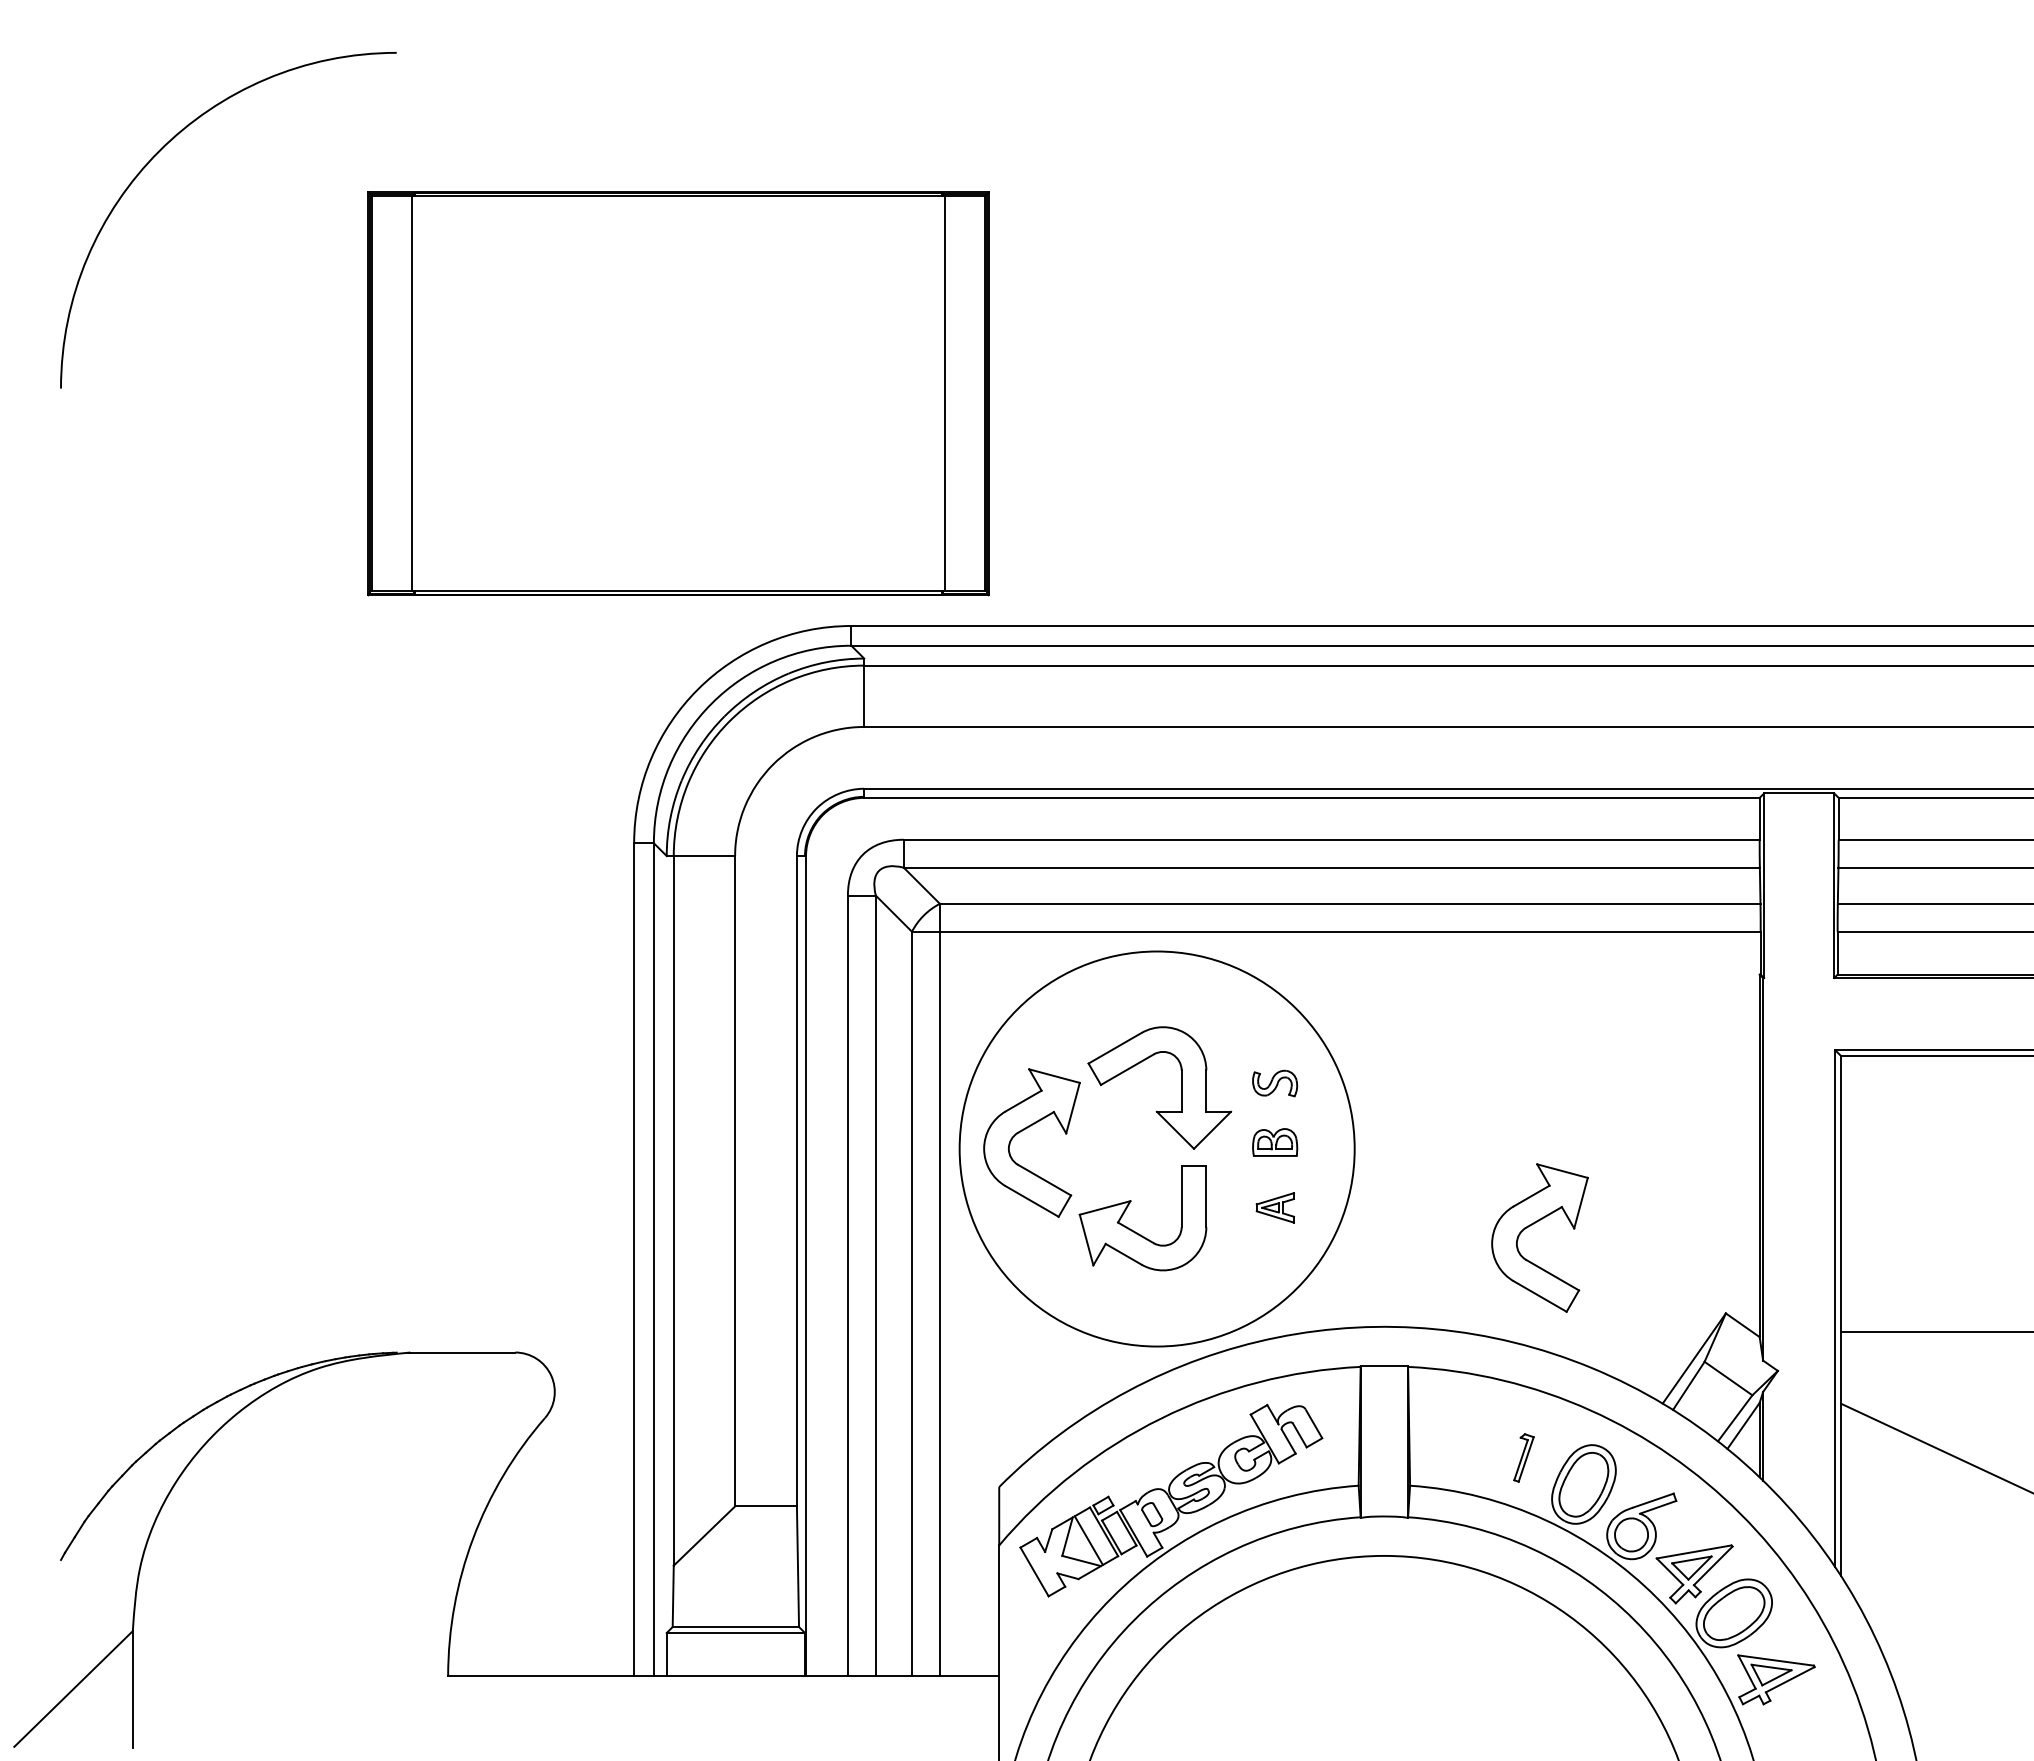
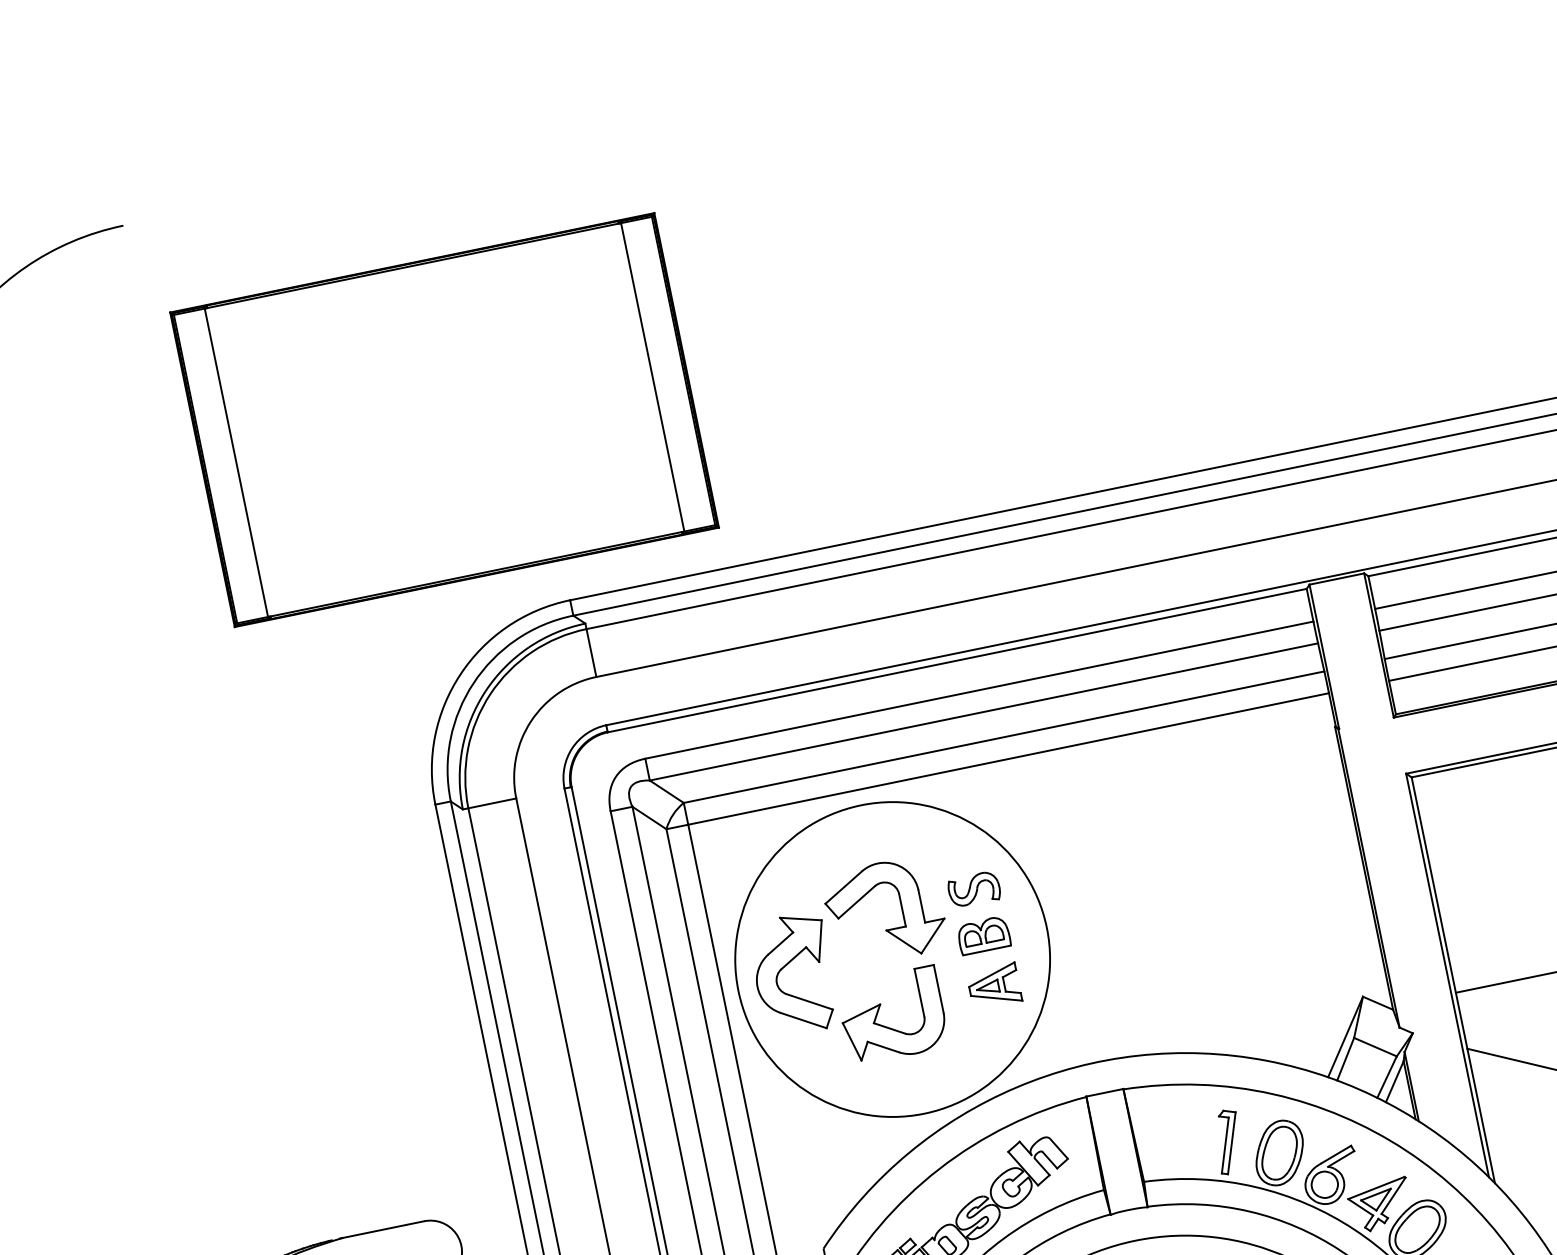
part: (678, 393) -> (444, 419), moved
part: (1274, 1083) -> (973, 889), size x1.43
part: (1274, 1142) -> (983, 935), size x1.43
part: (1275, 1207) -> (994, 986), size x1.67
part: (1532, 1225) -> (1197, 959), removed
part: (1523, 1457) -> (1228, 1141), size x1.67

